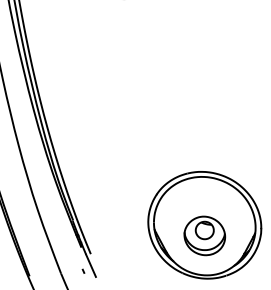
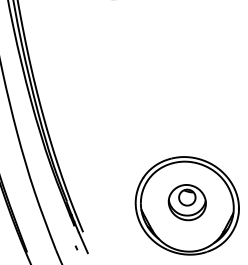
part: (203, 235) -> (186, 202), moved

